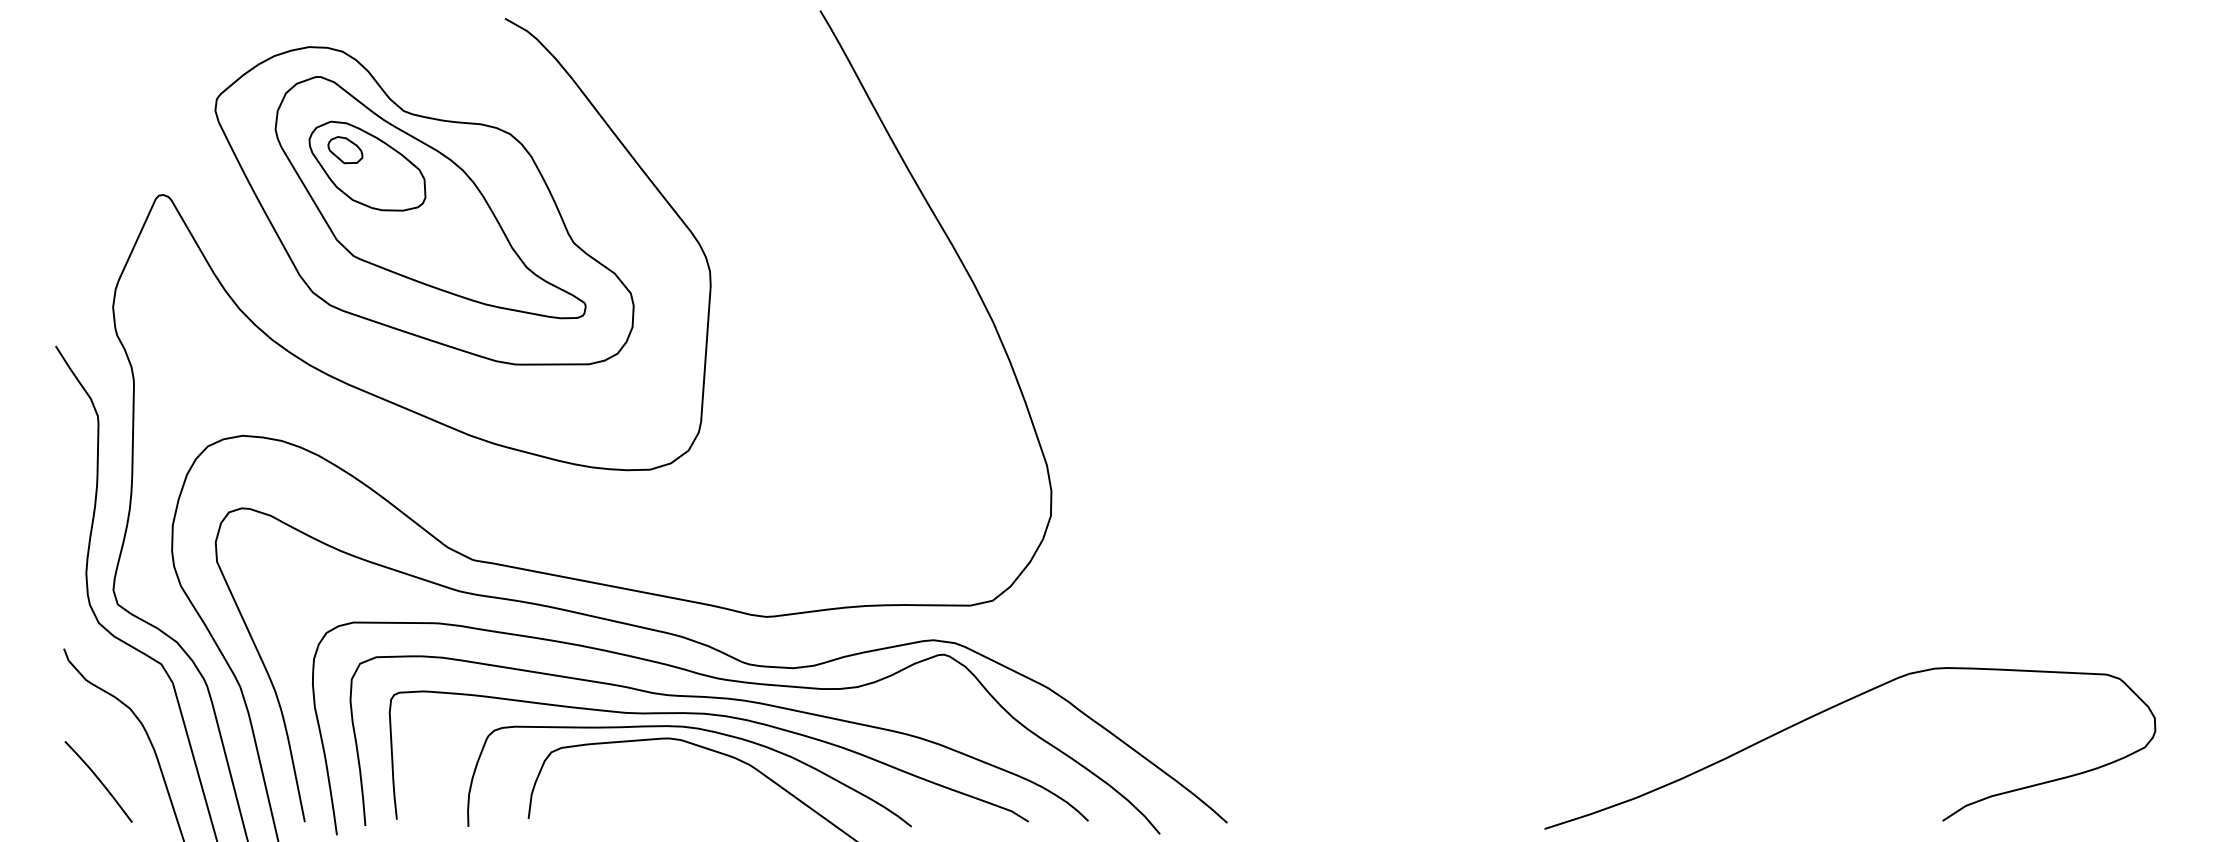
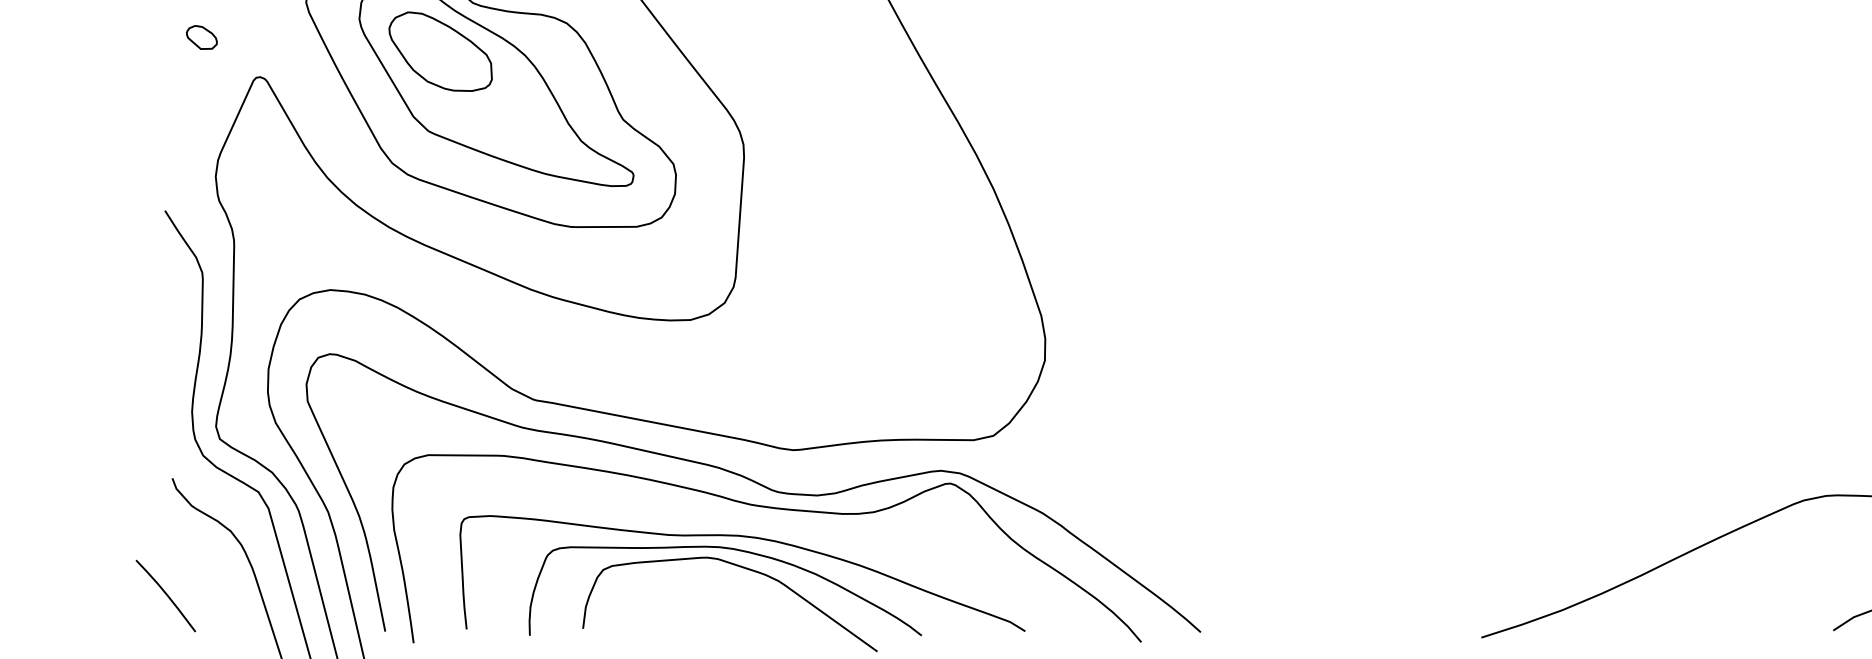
part: (345, 150) -> (201, 37), moved
curve: (721, 699) -> (753, 523), removed
curve: (98, 780) -> (165, 594), moved

